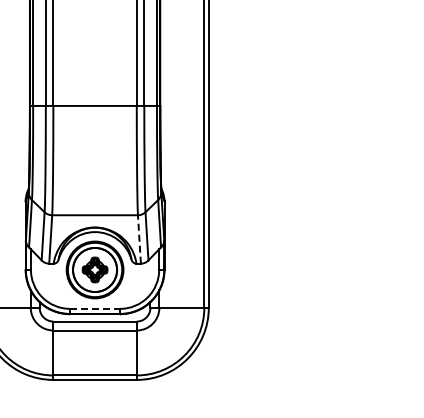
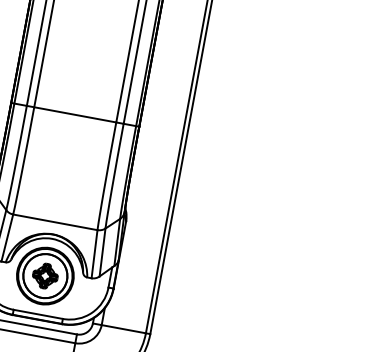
line: (139, 238) -> (94, 253), dashed -> solid
line: (95, 308) -> (38, 314), dashed -> solid

